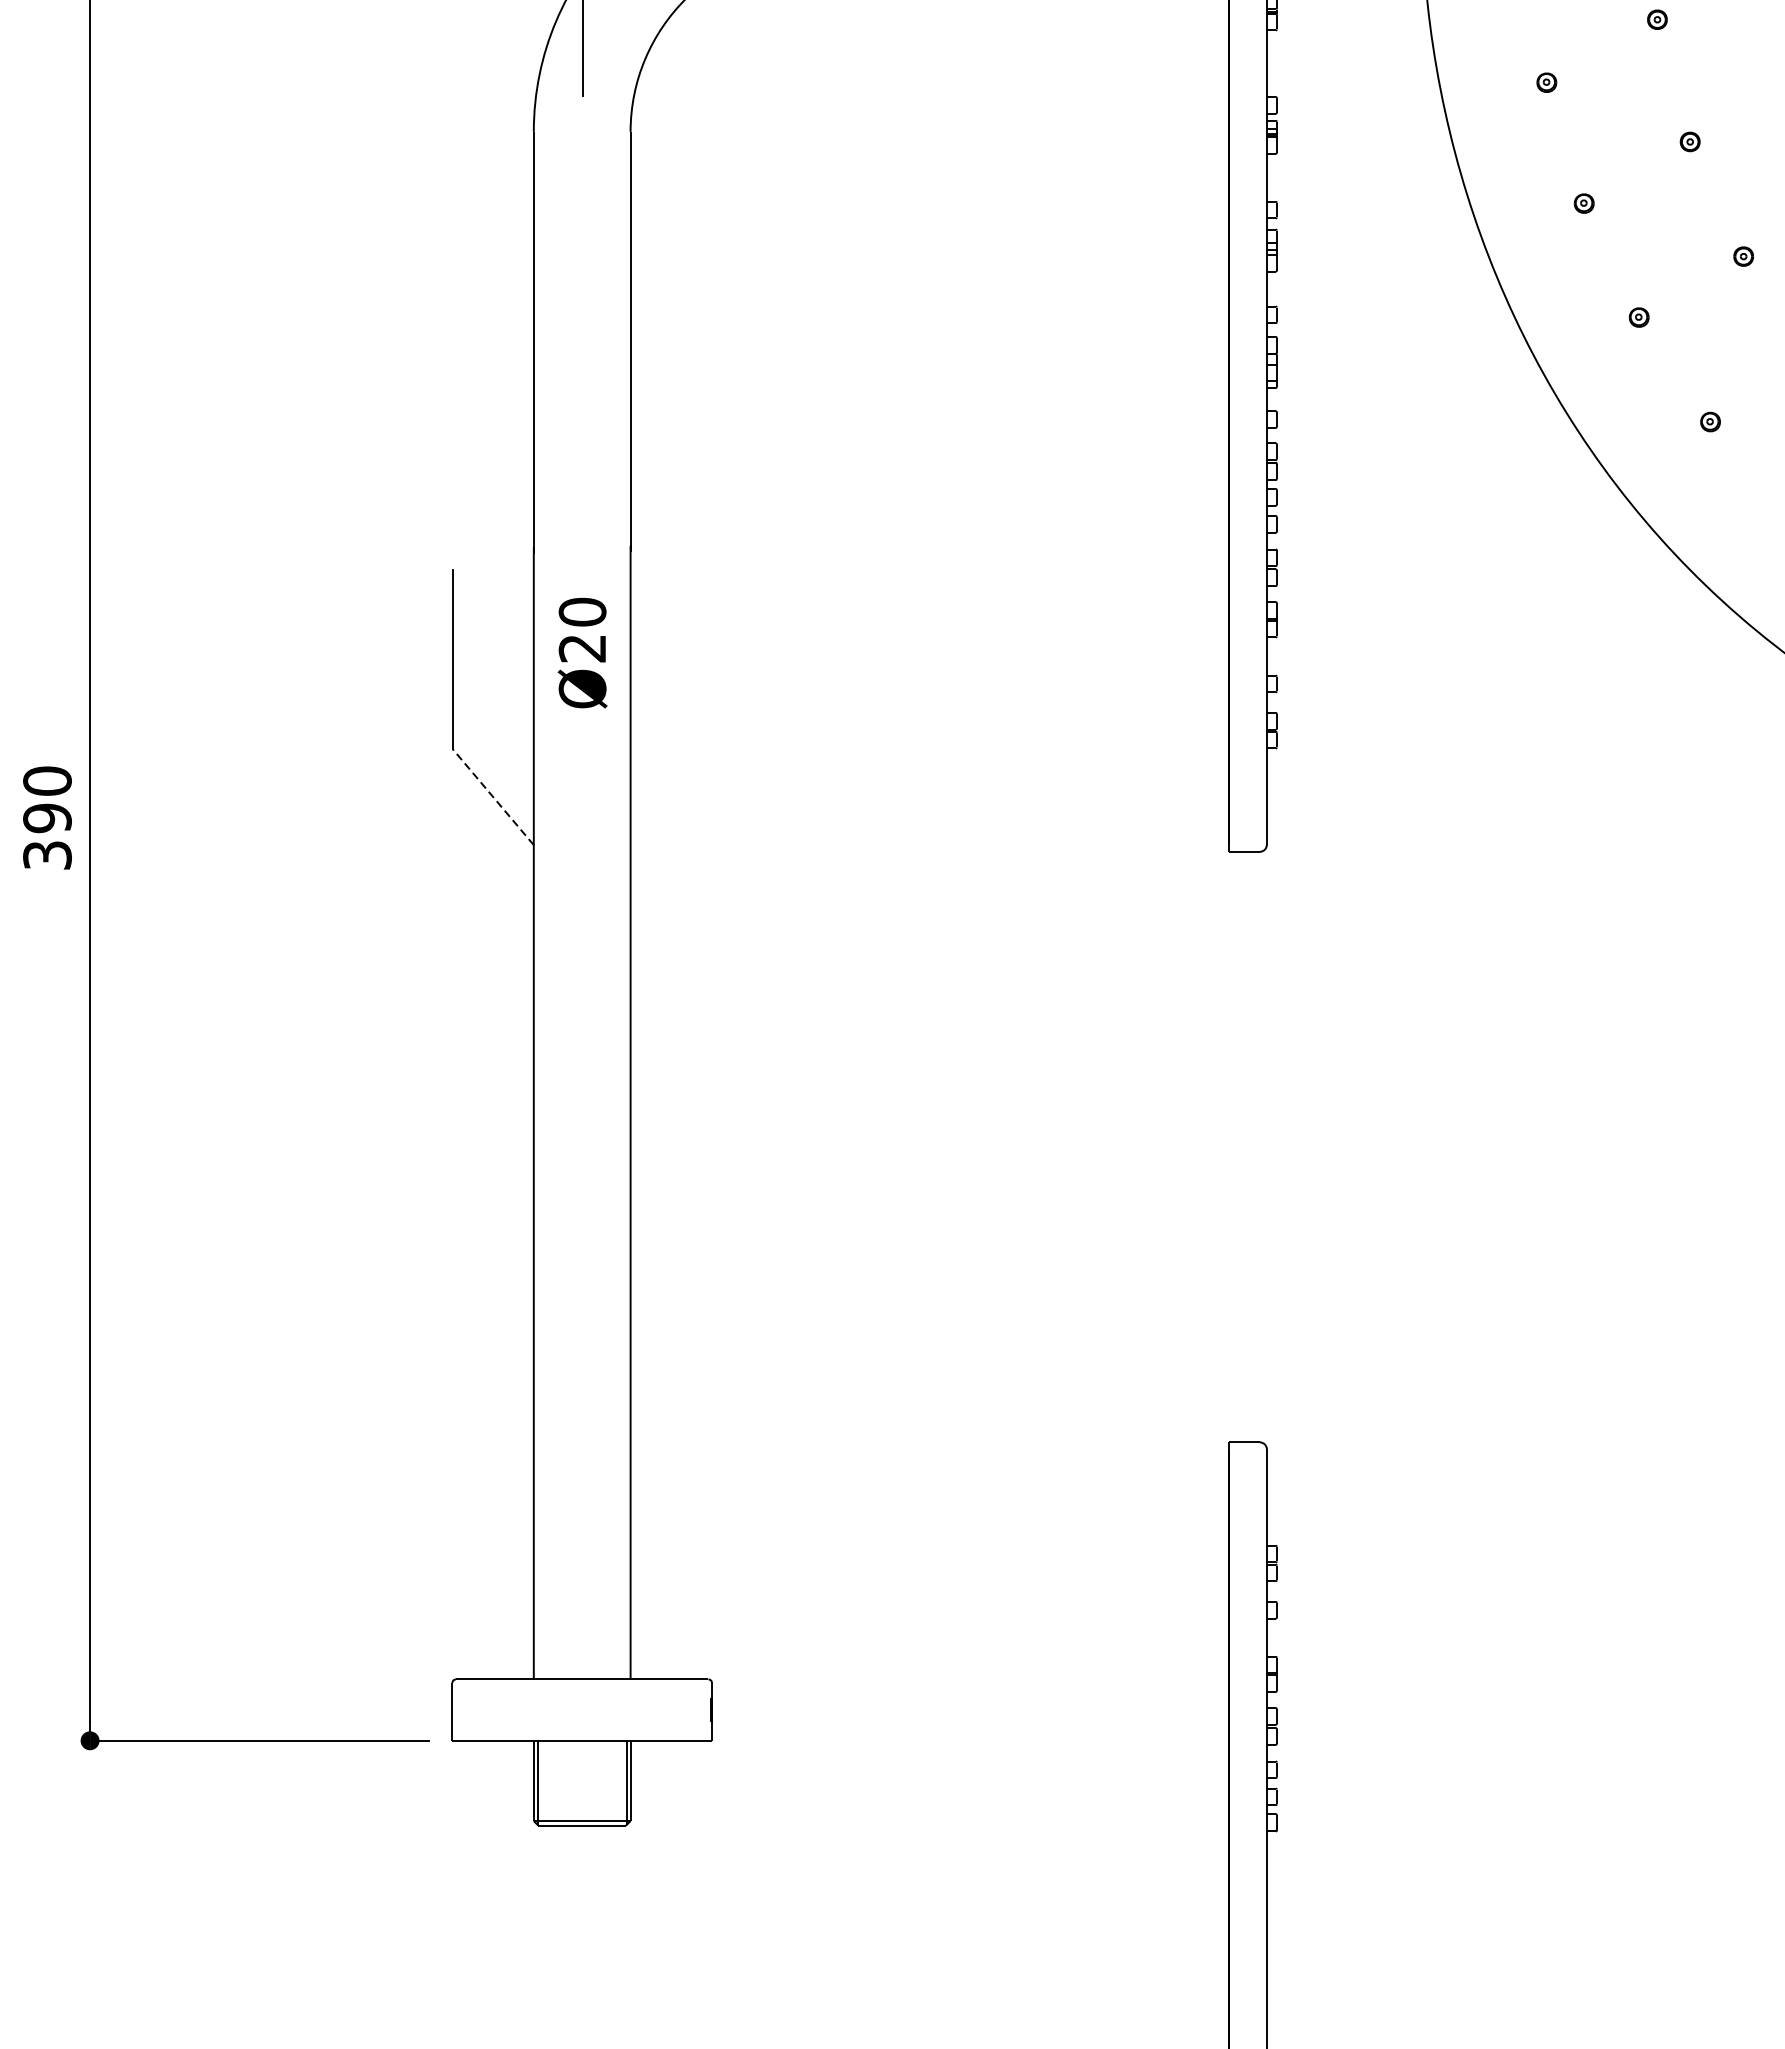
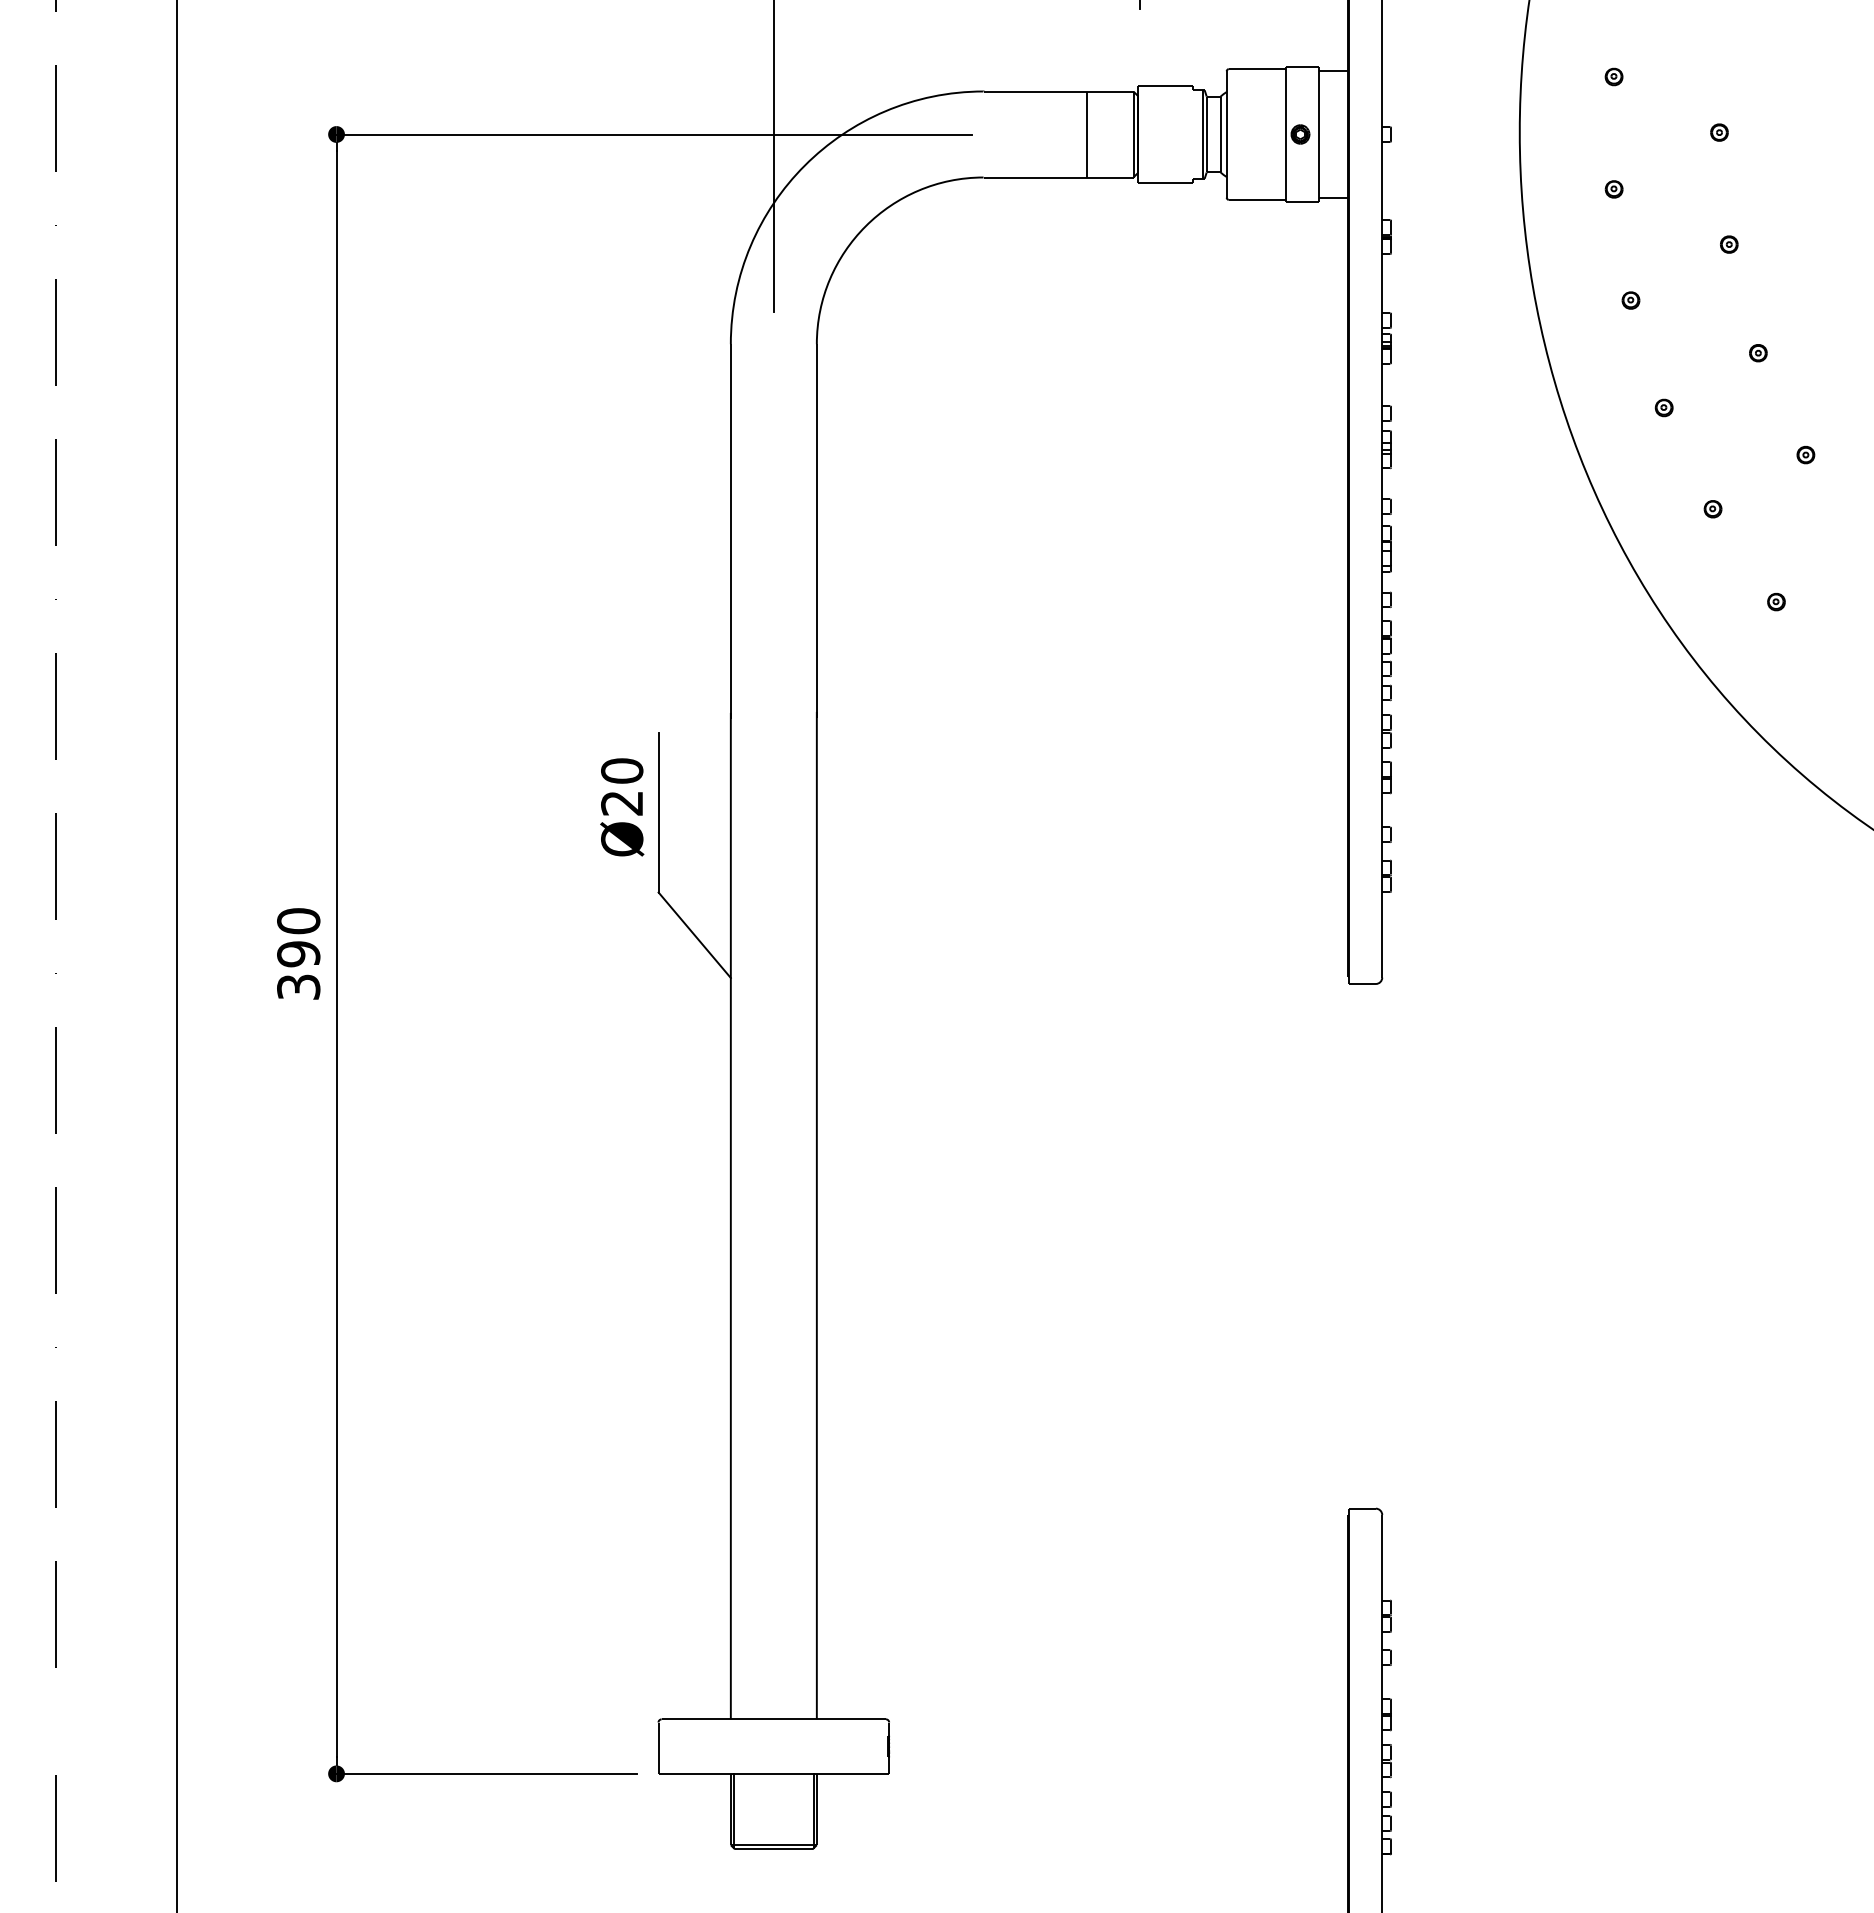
text: (582, 653) -> (622, 807), moved
line: (492, 797) -> (694, 935), dashed -> solid

